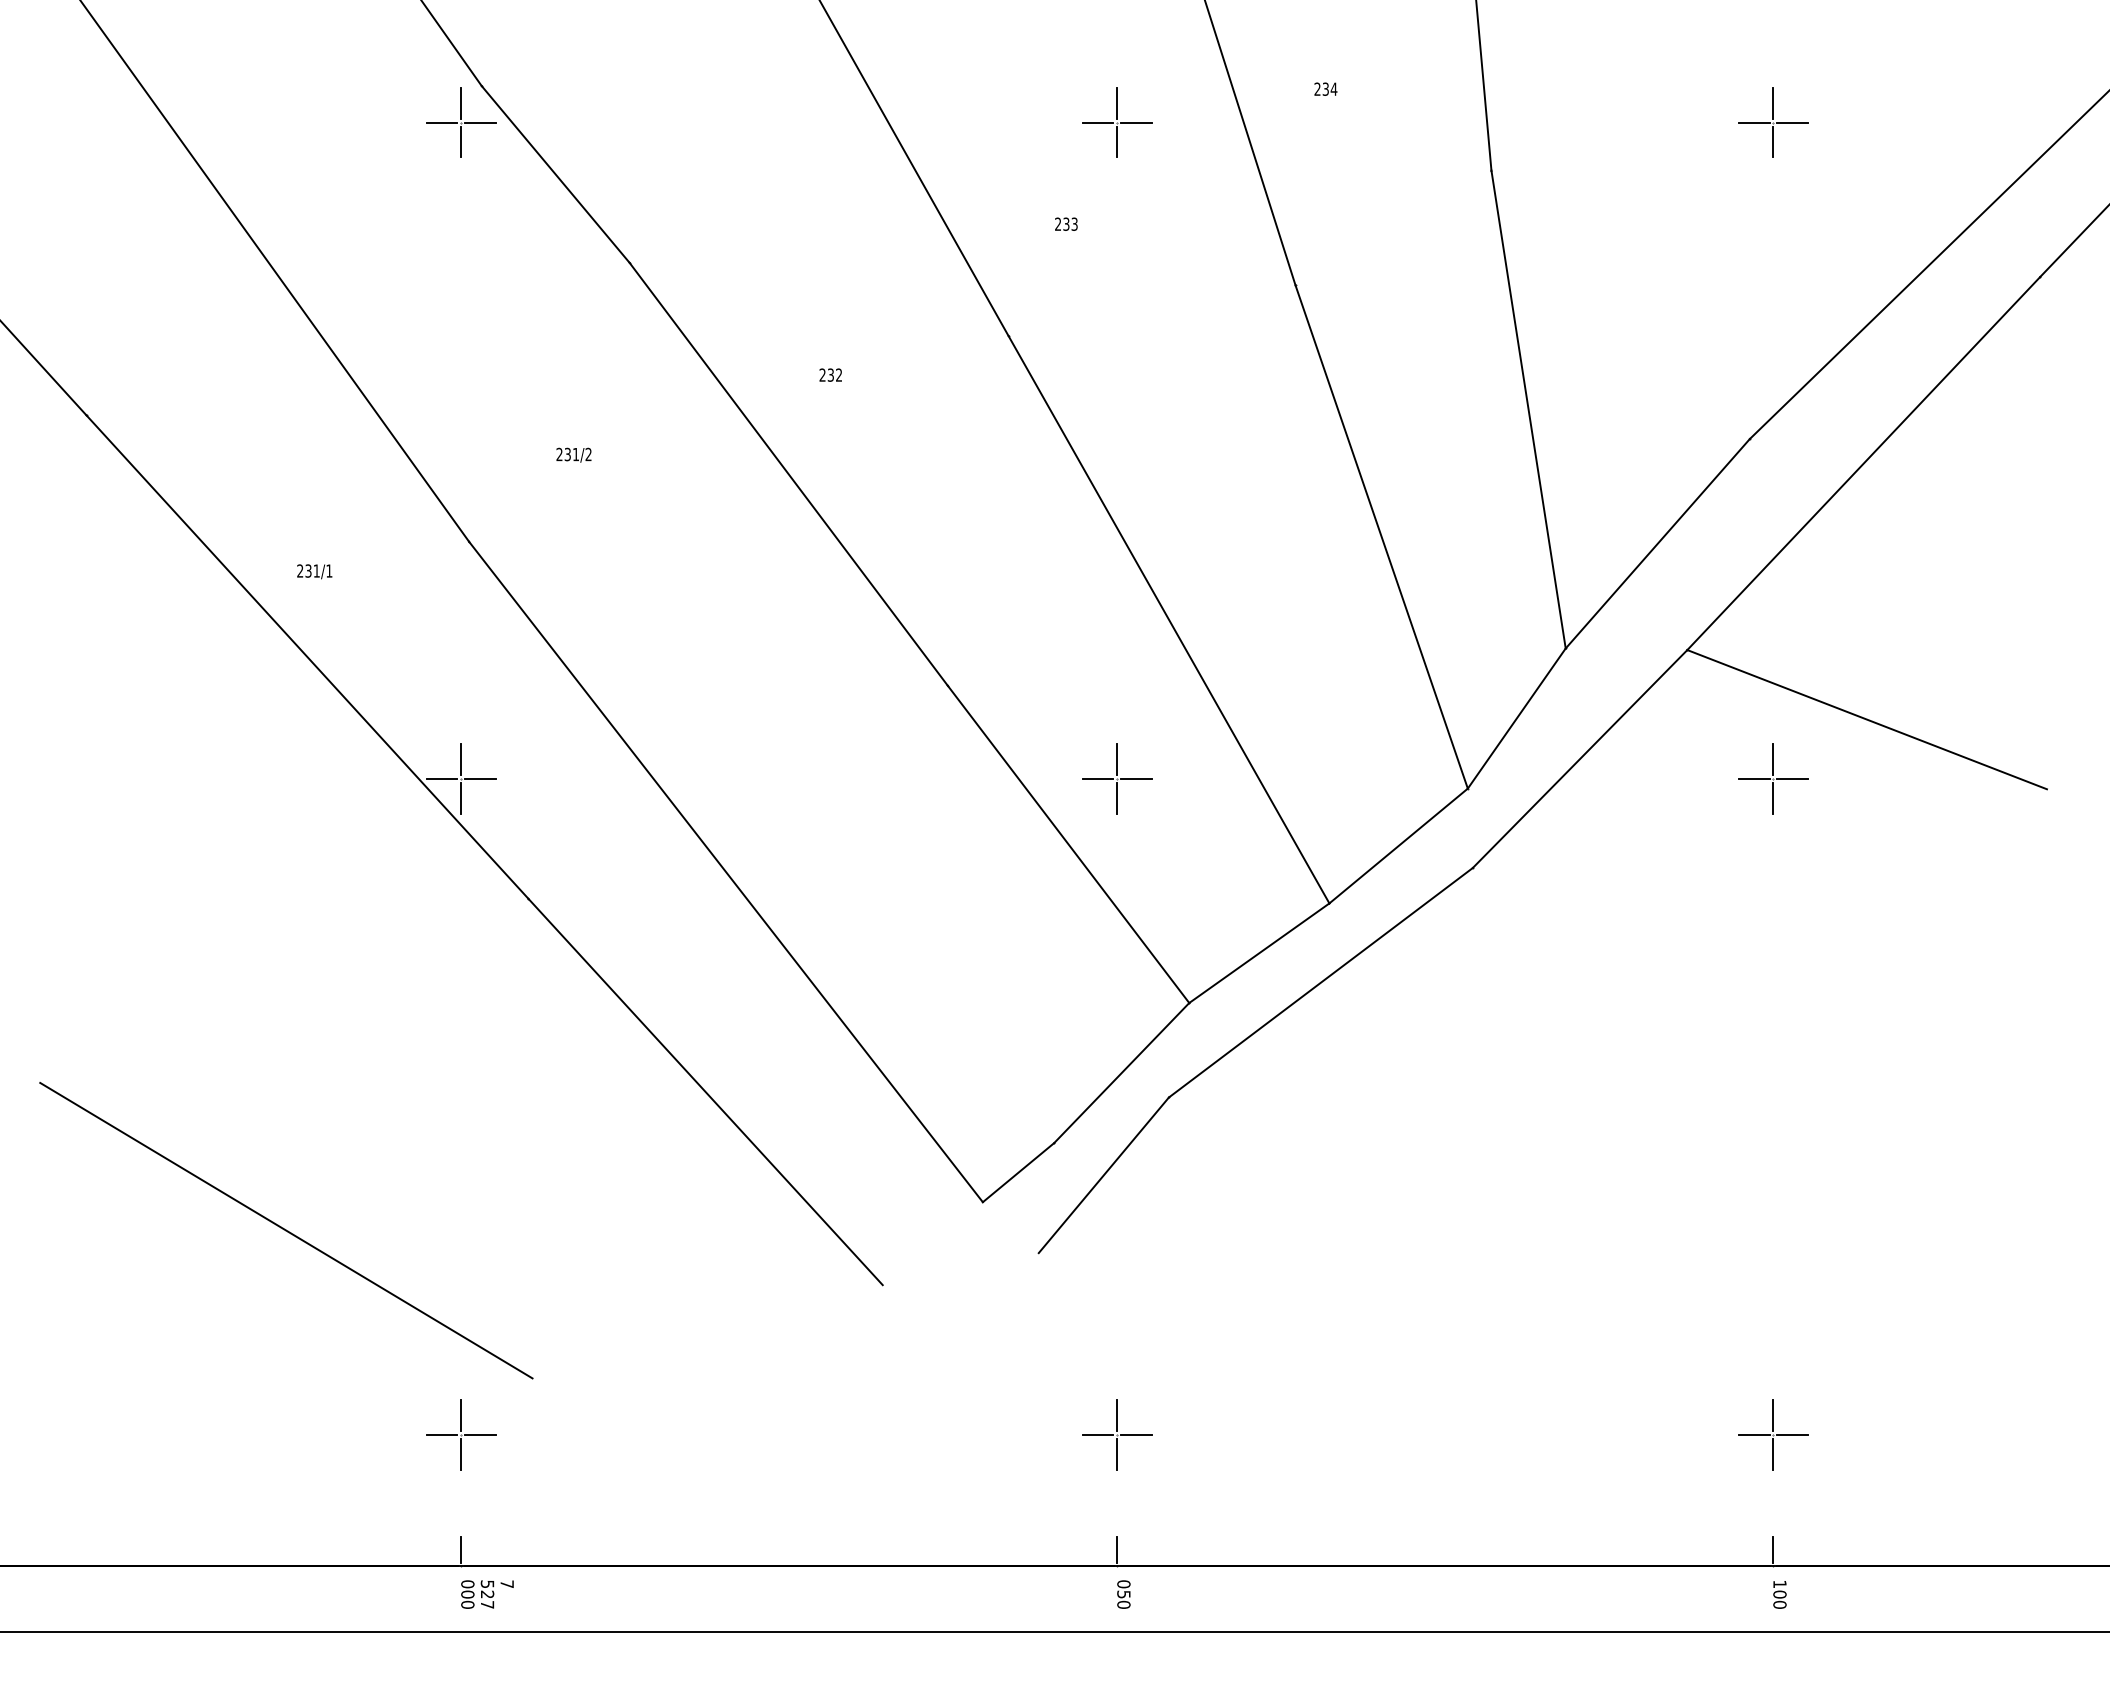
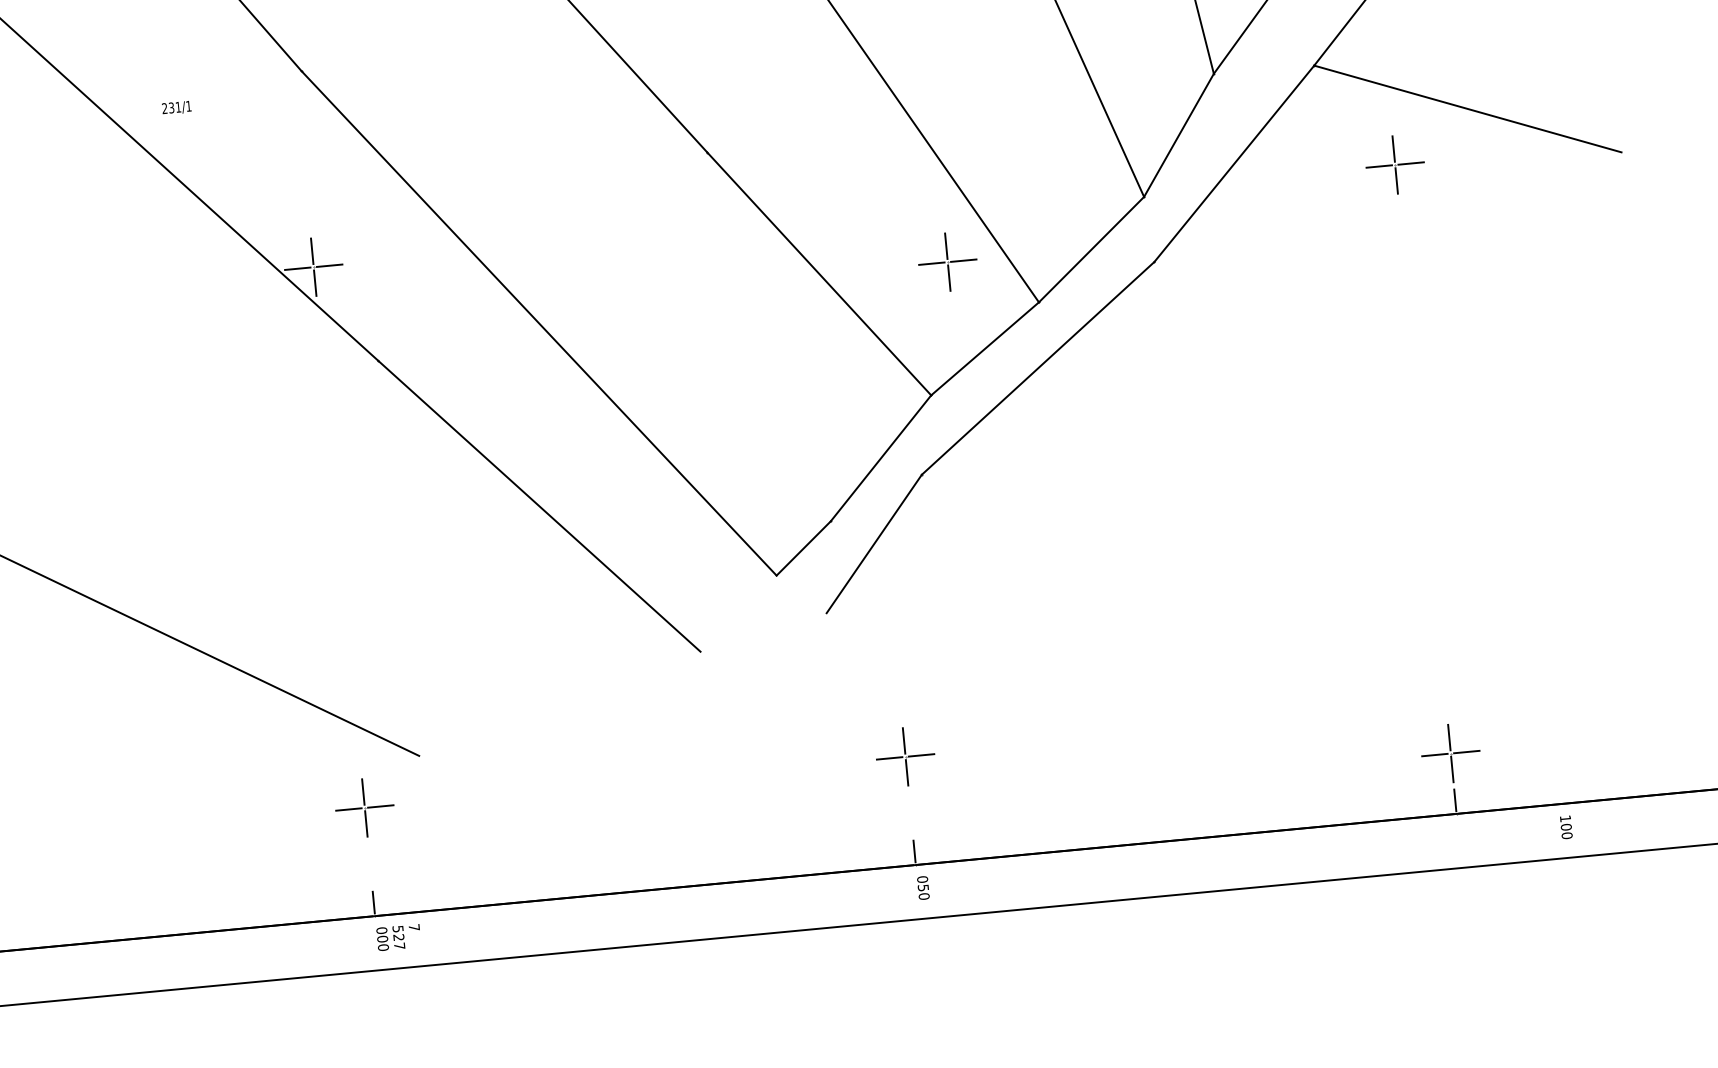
part: (1117, 778) -> (947, 261), moved
part: (1773, 1434) -> (1450, 753), moved
text: (1779, 1594) -> (1565, 827), moved

